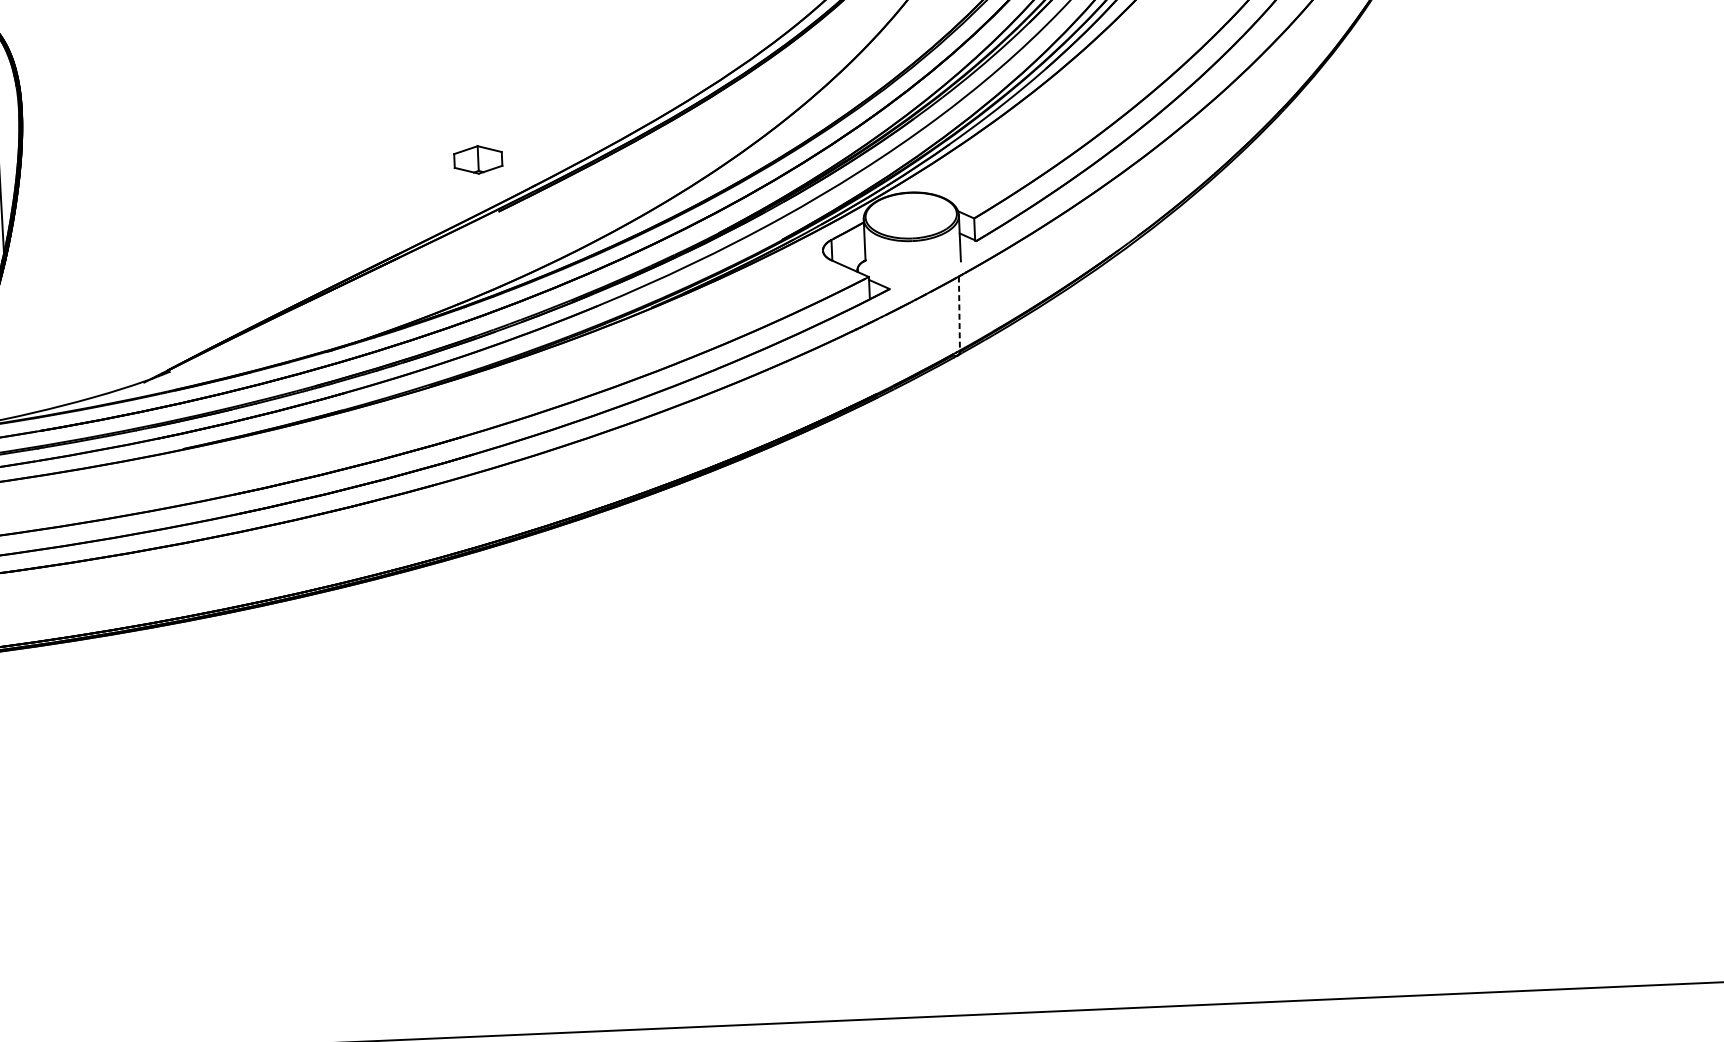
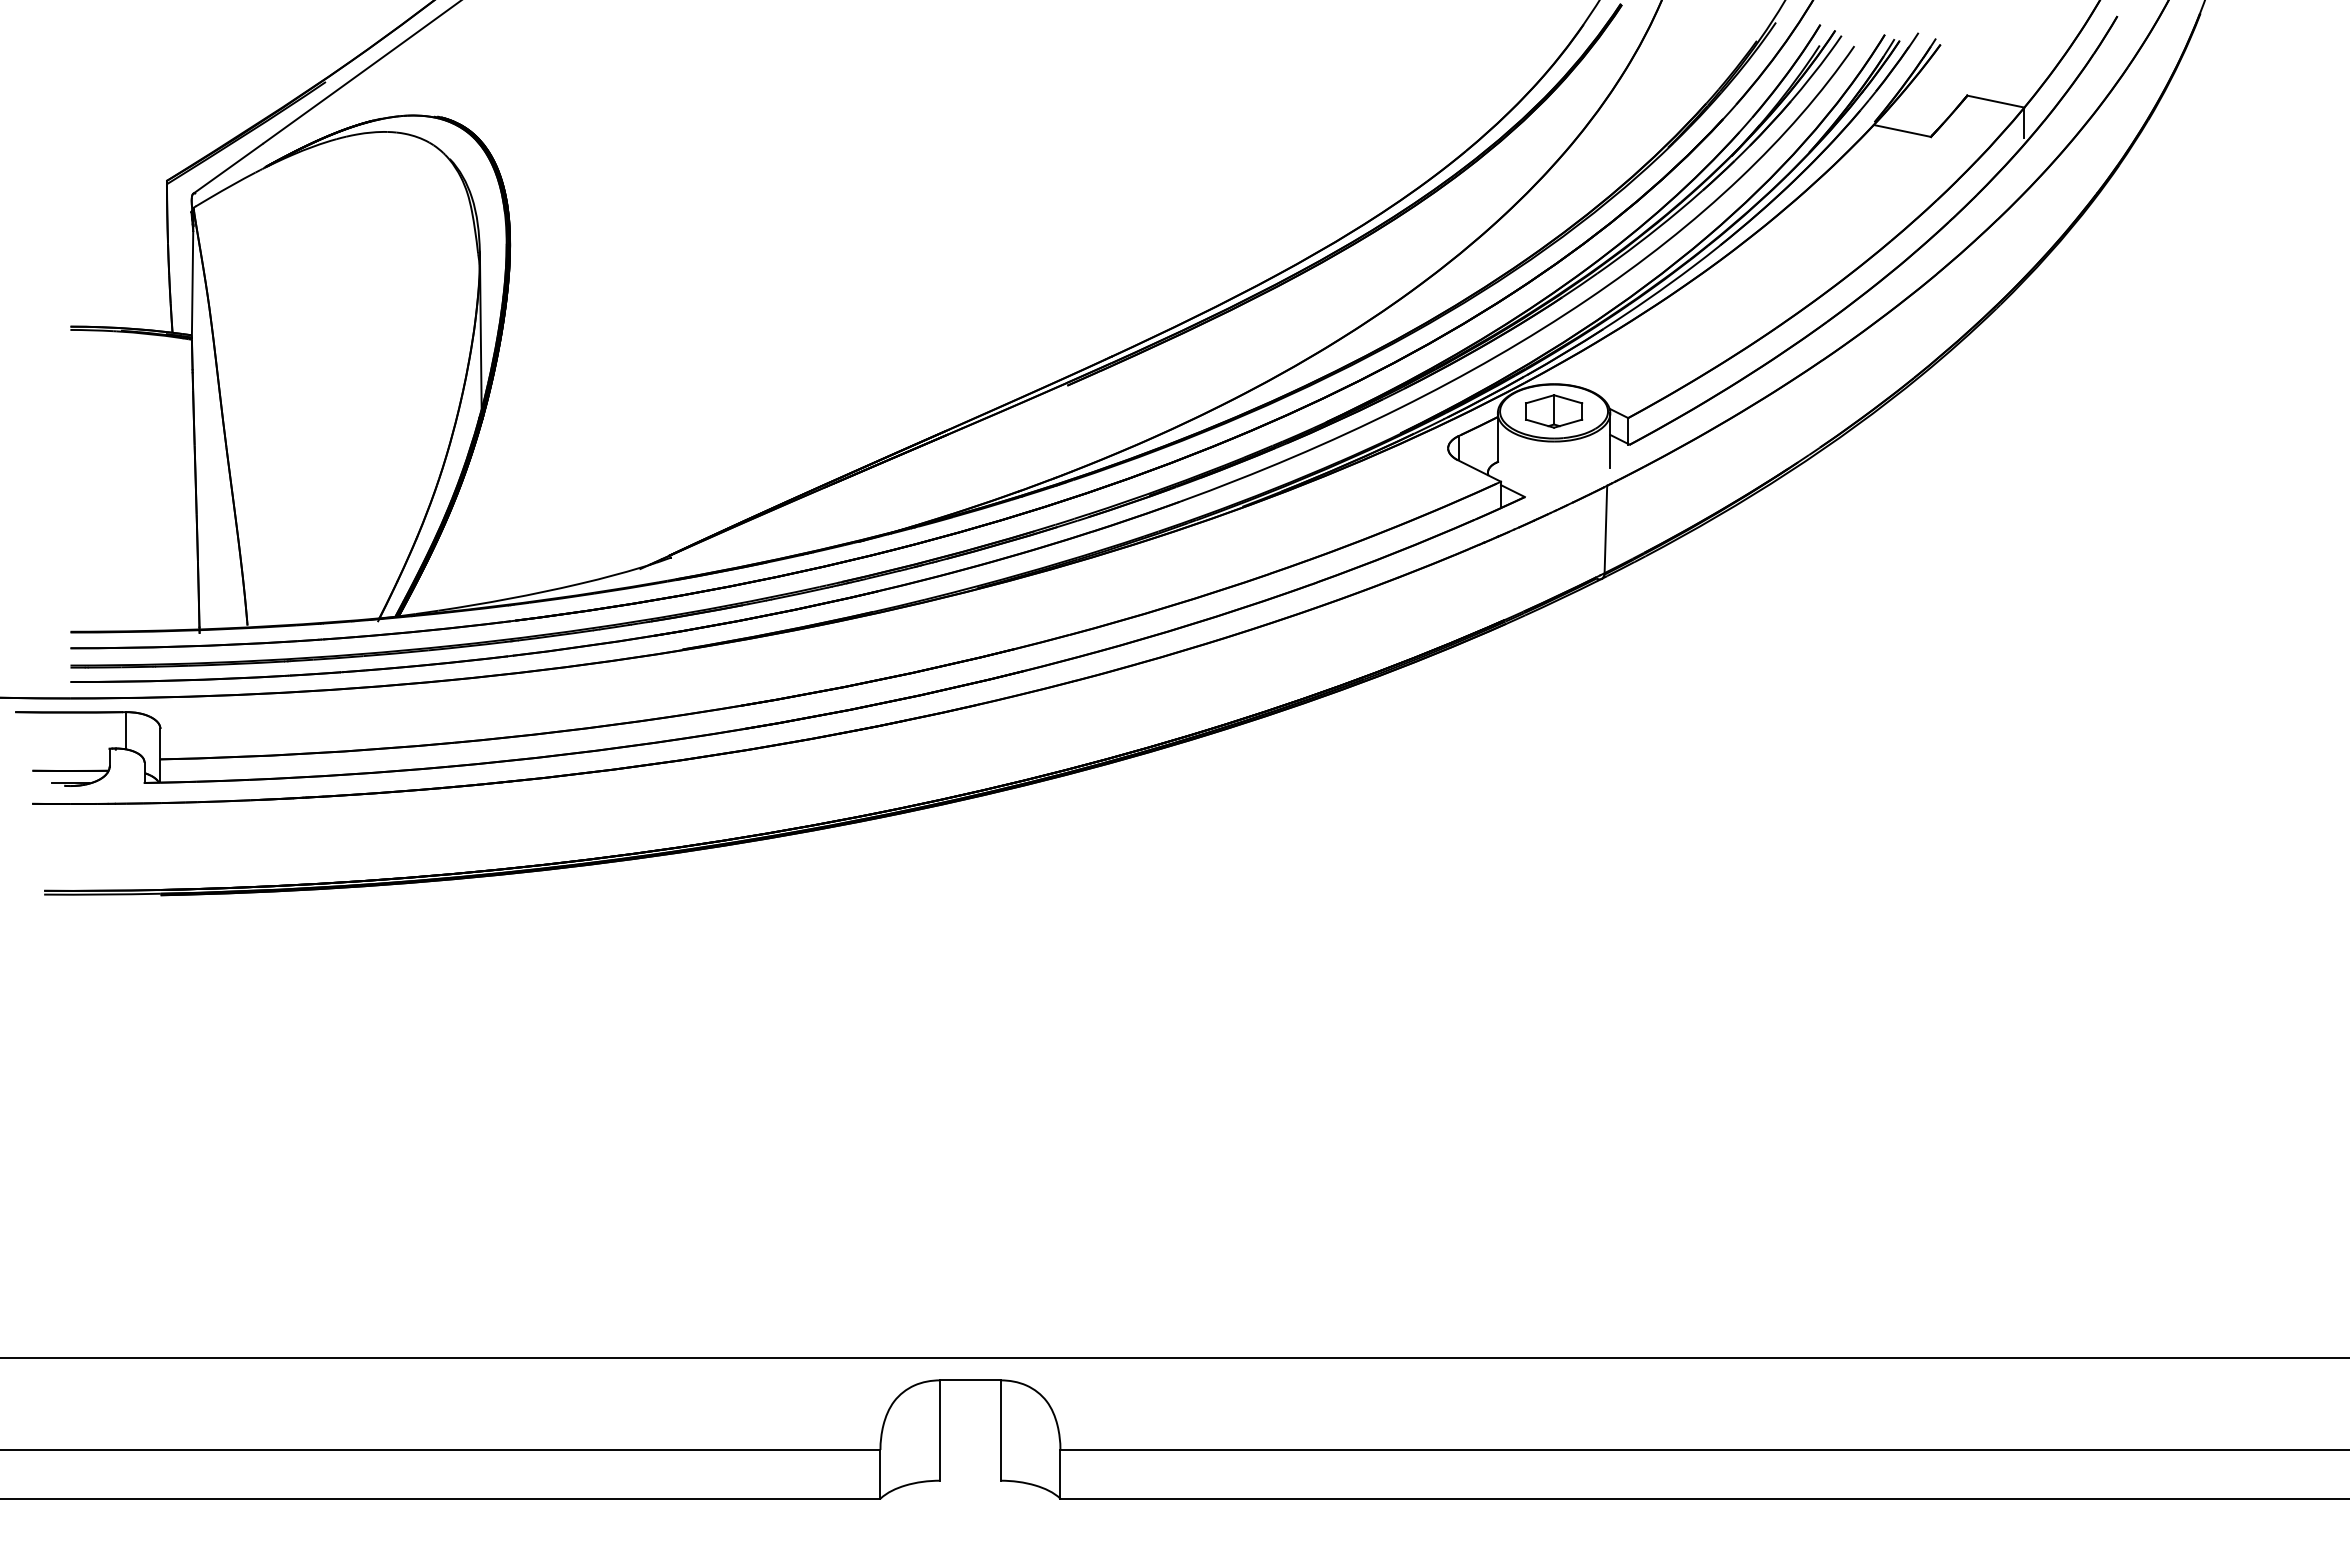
part: (478, 159) -> (1554, 411), moved
line: (959, 313) -> (1605, 529), dashed -> solid

